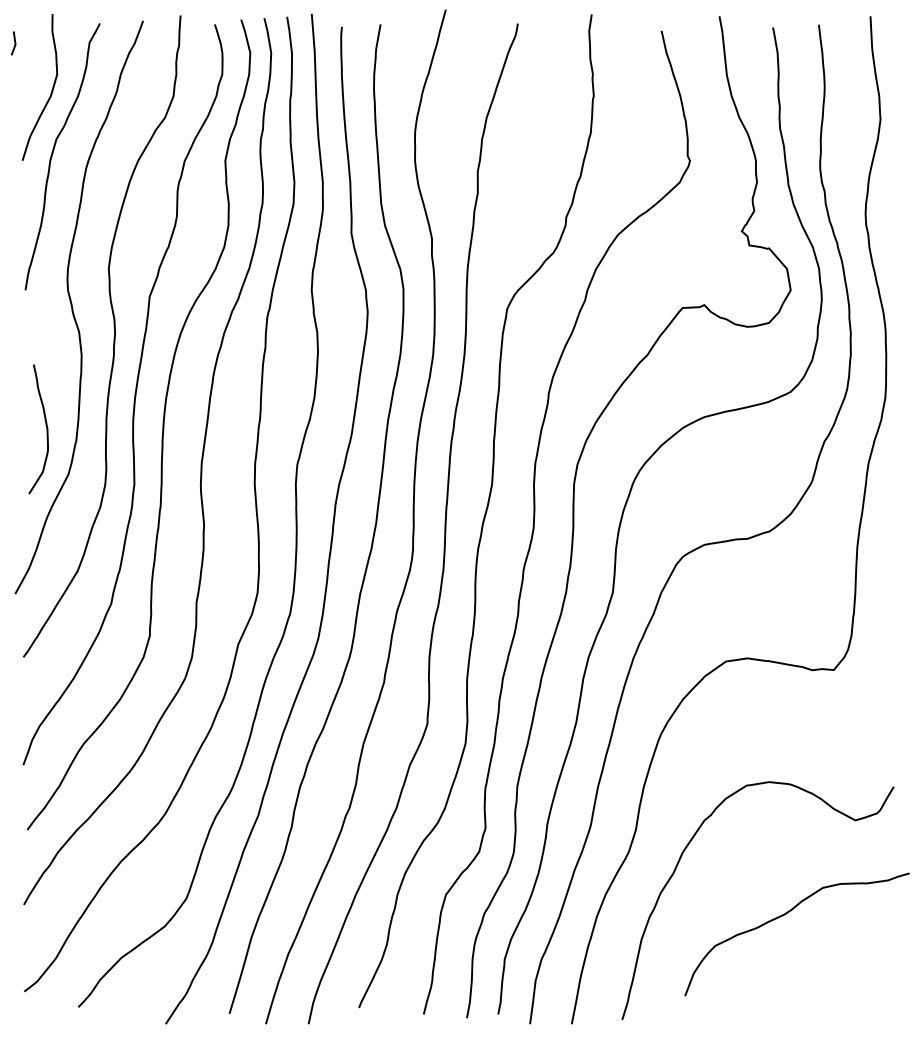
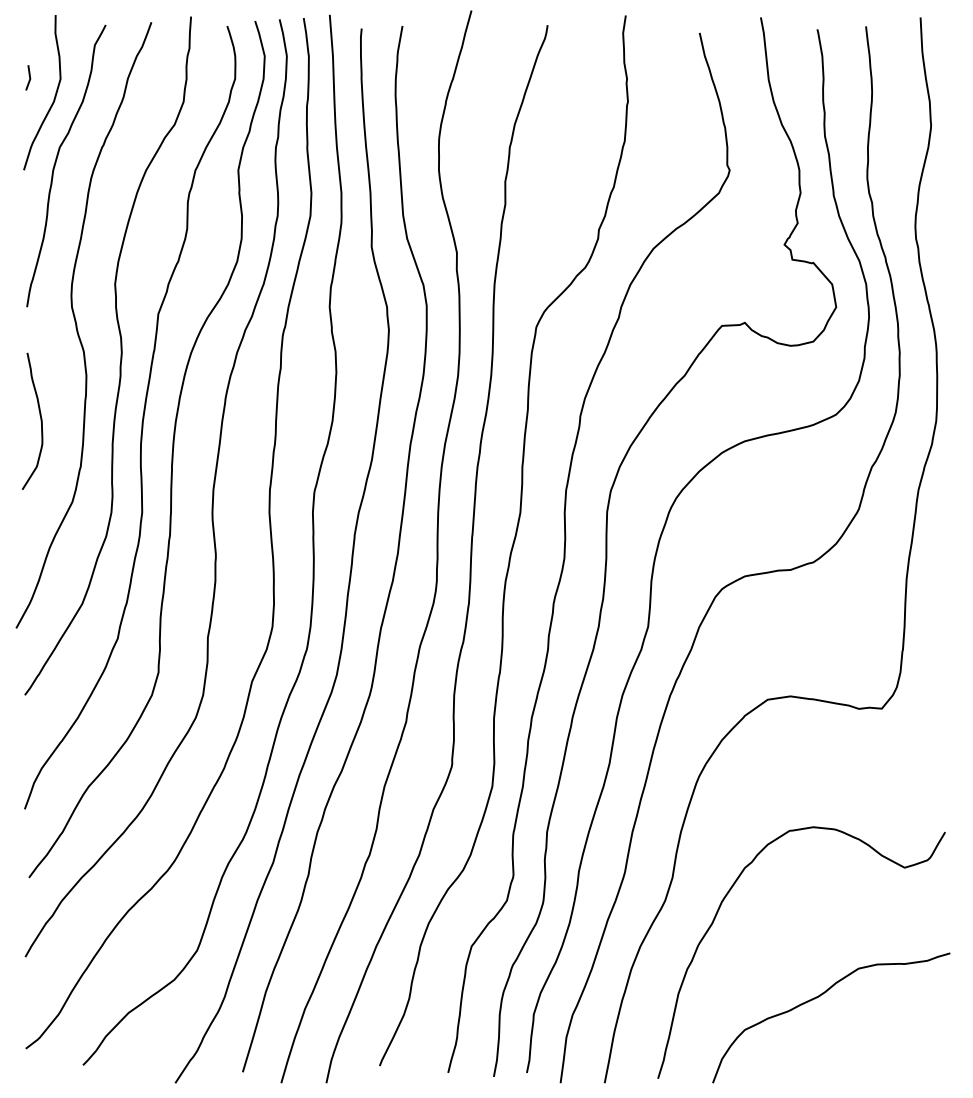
line: (14, 43) -> (29, 77), moved
curve: (46, 429) -> (40, 421), moved
curve: (785, 915) -> (819, 997), moved

